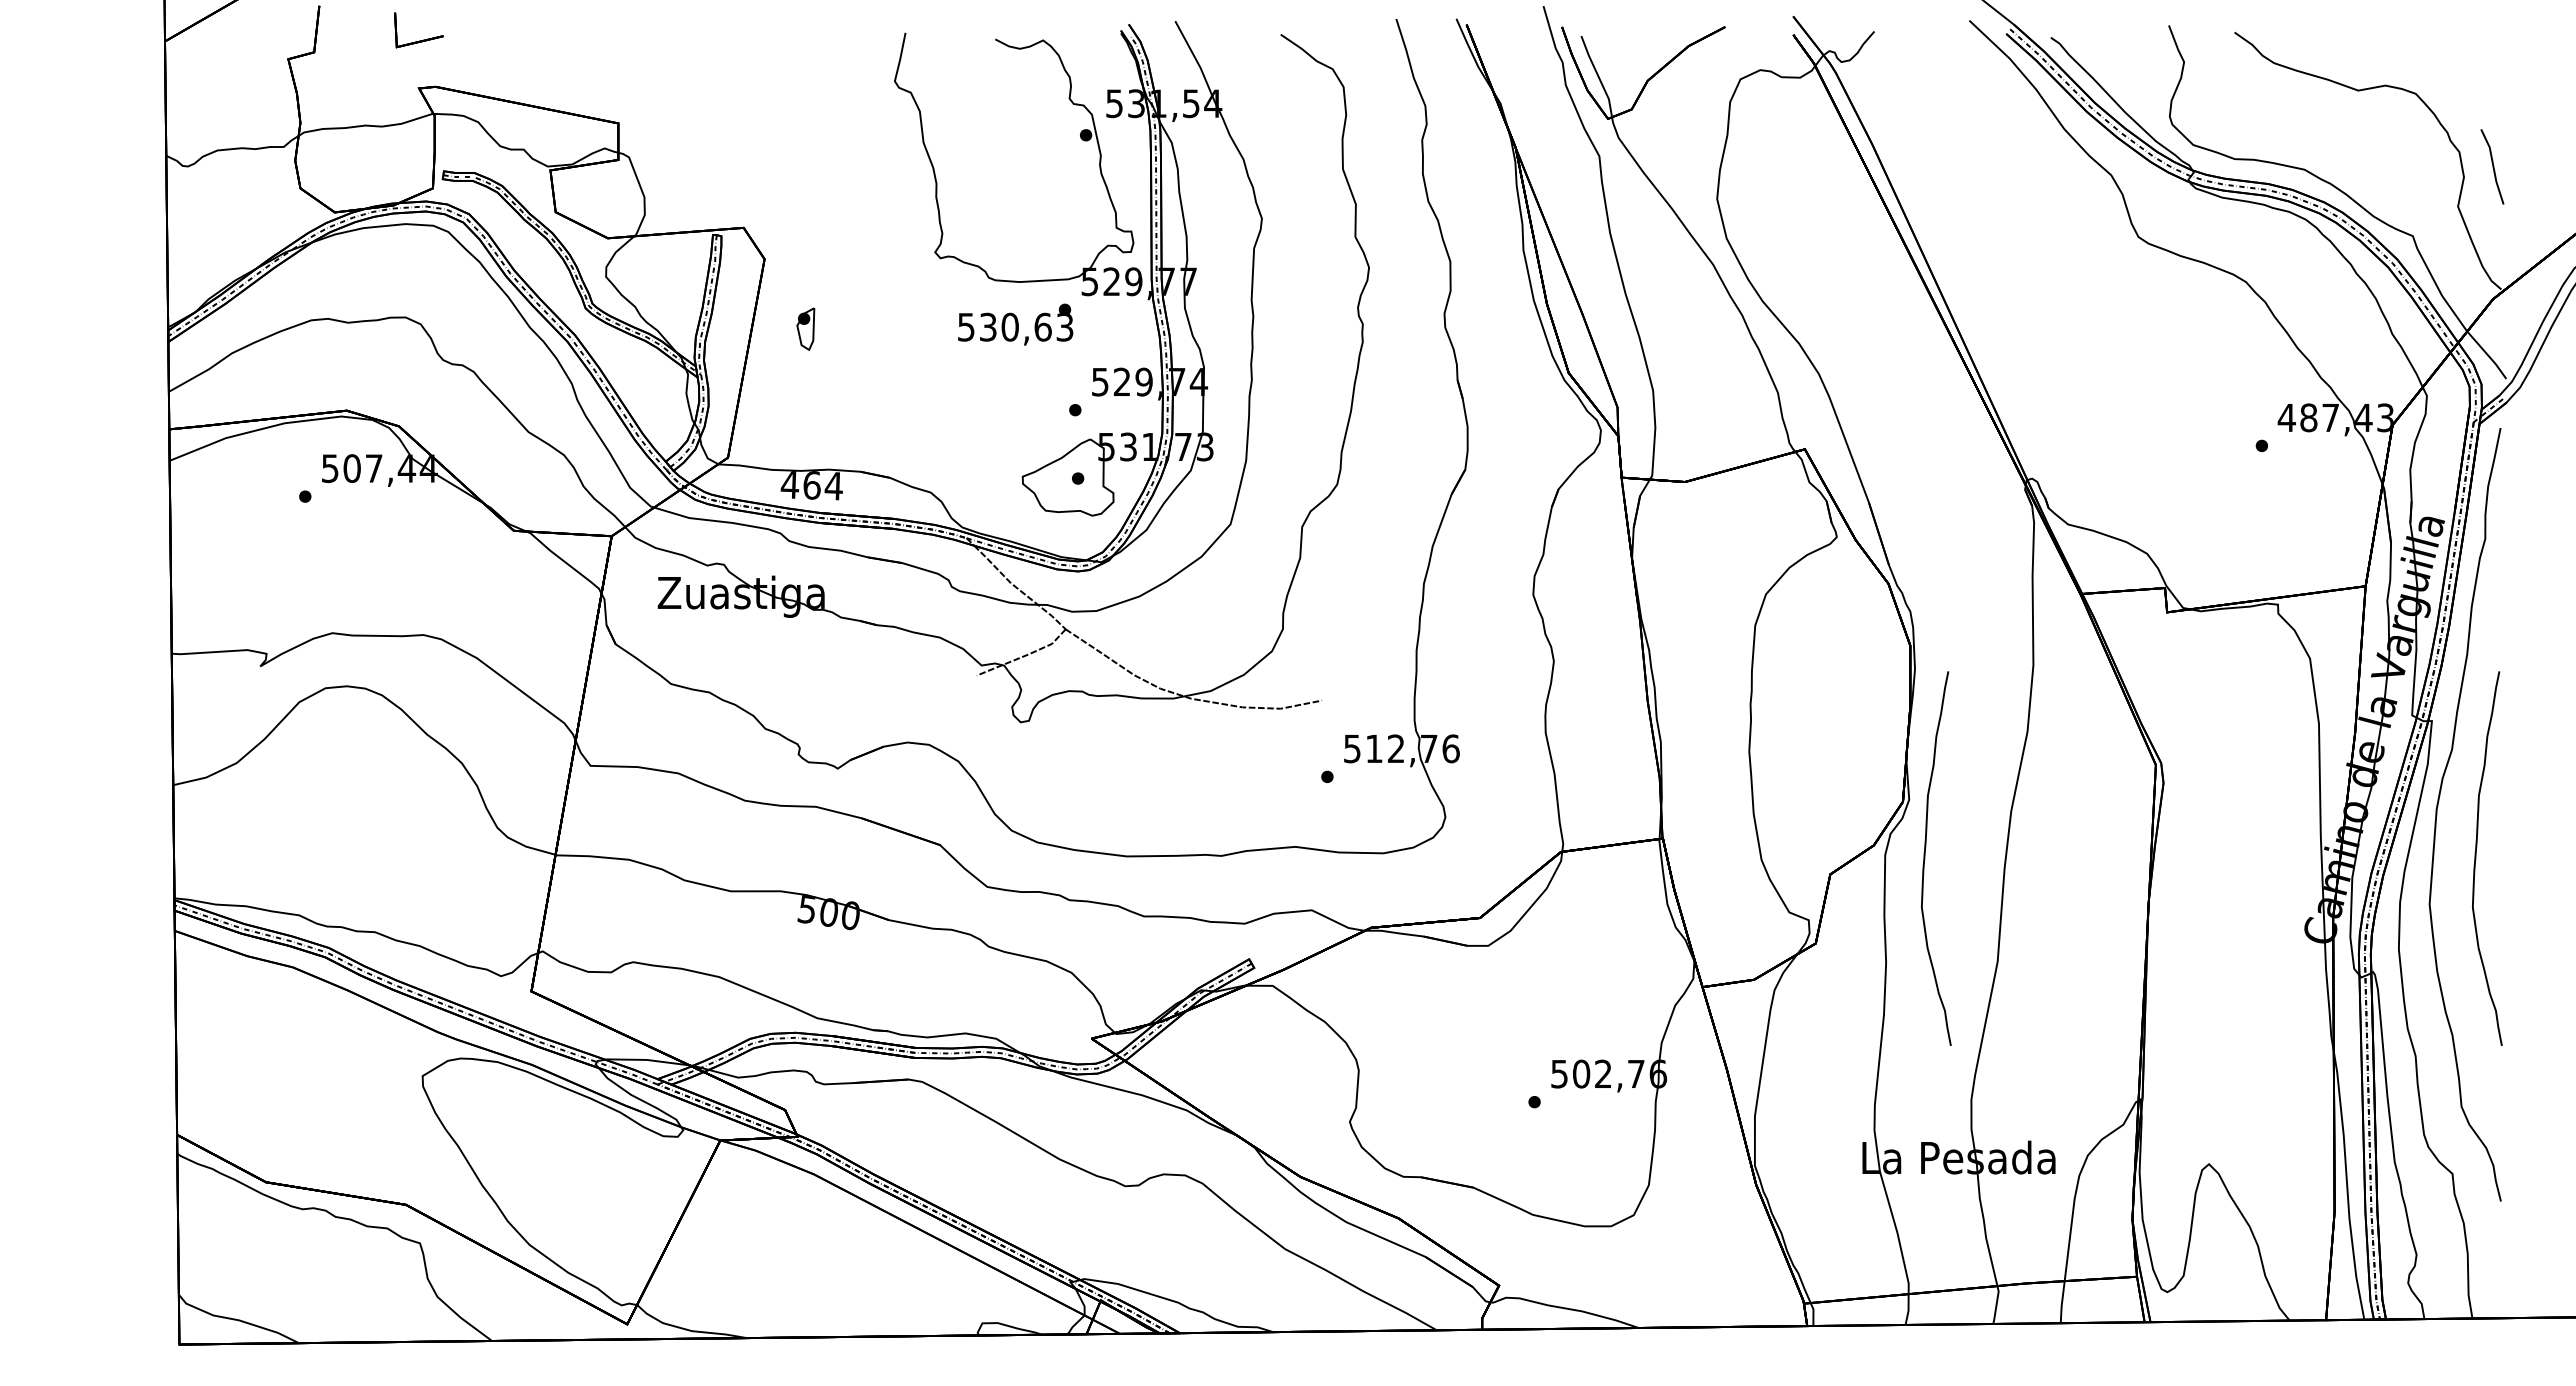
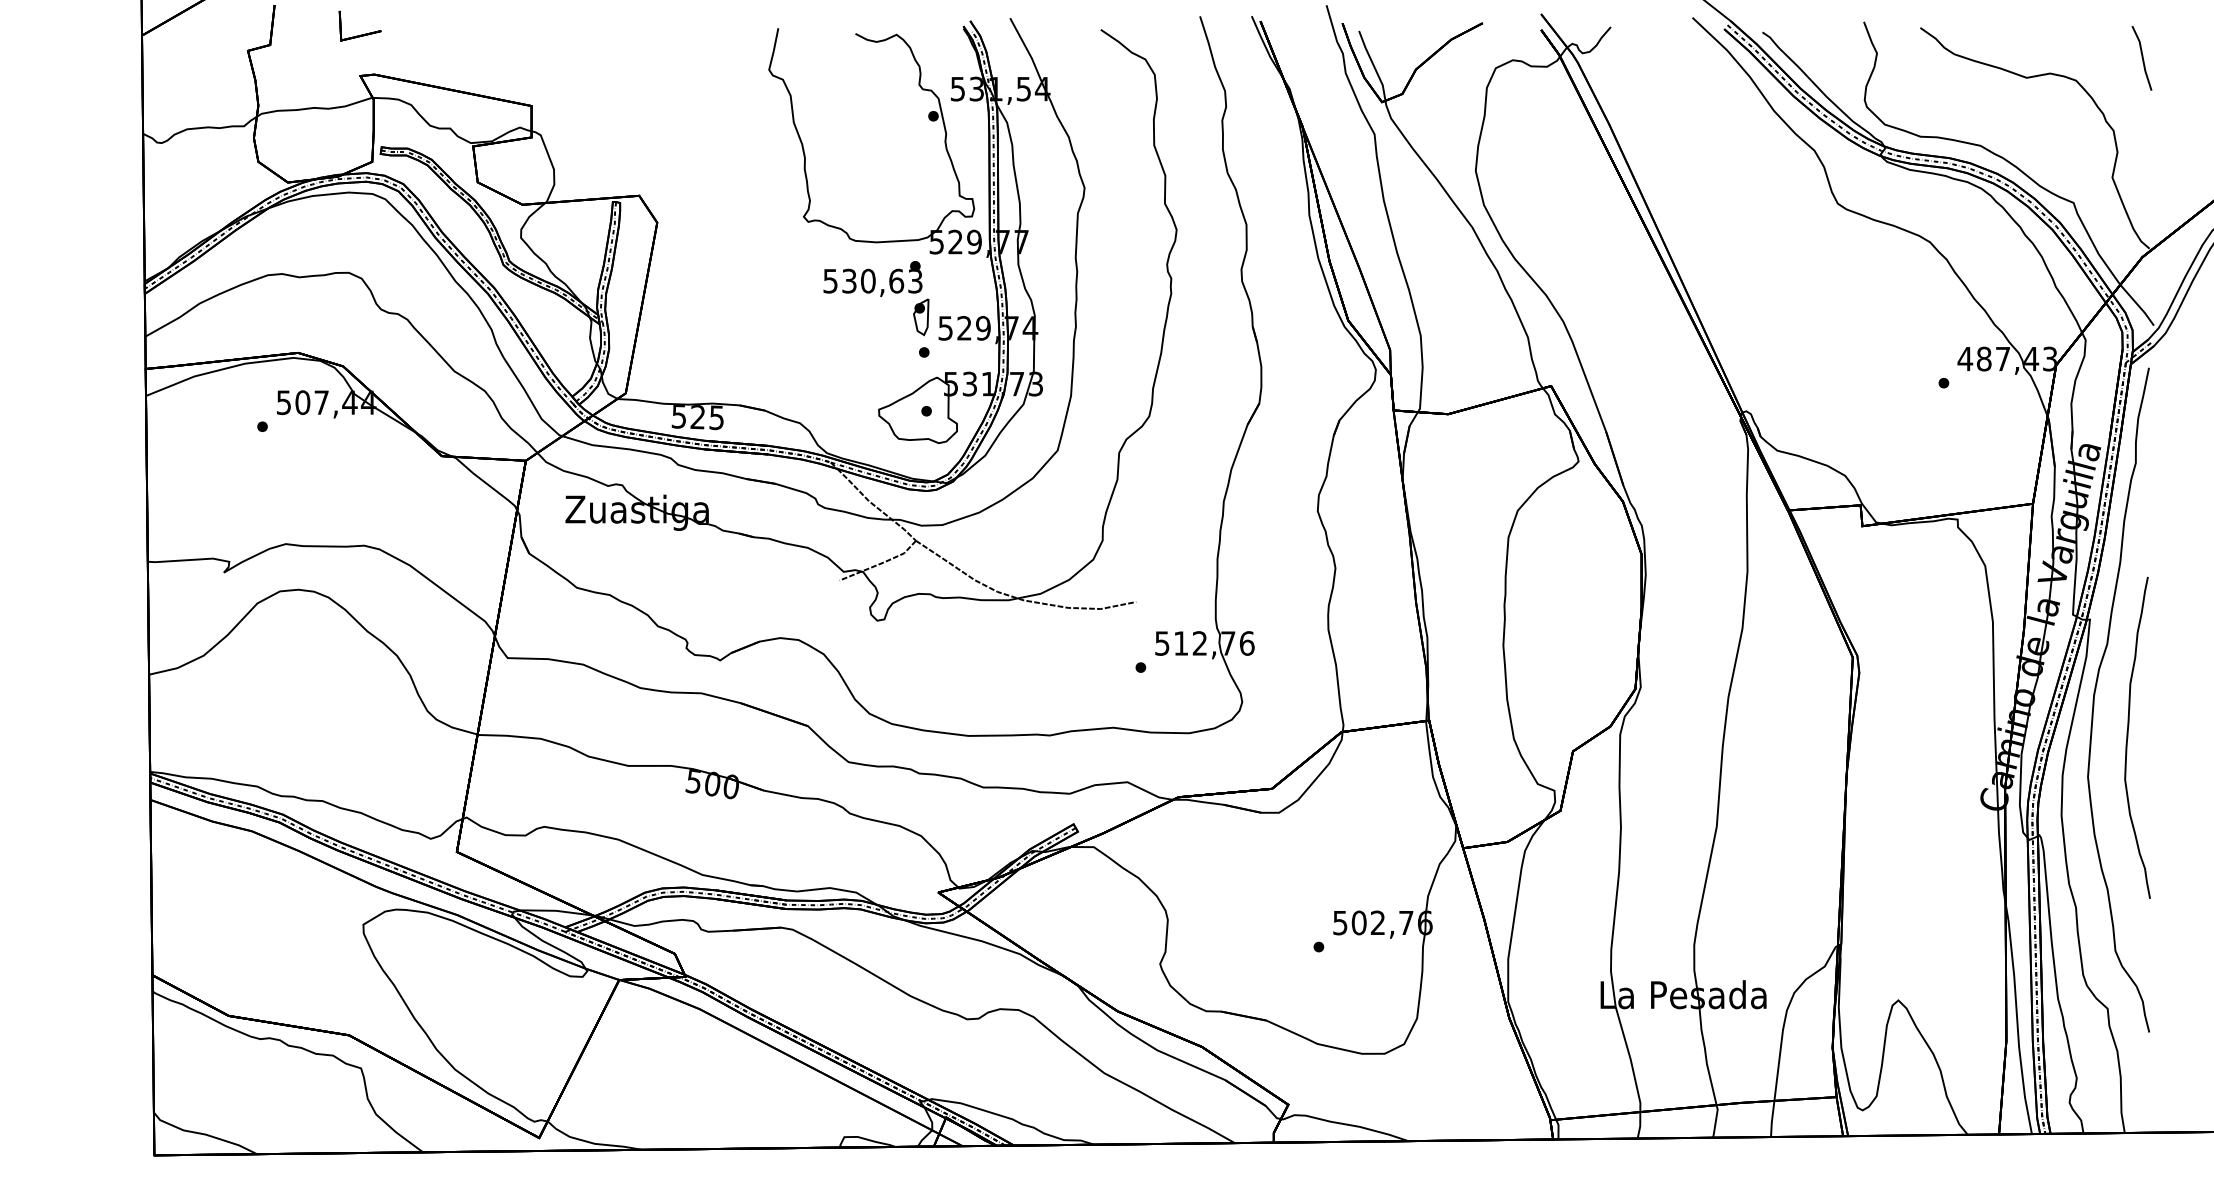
line: (2492, 166) -> (2142, 58), moved
part: (805, 328) -> (920, 316), moved
text: (811, 485) -> (697, 417), 464 -> 525
curve: (1925, 858) -> (1654, 737), removed

